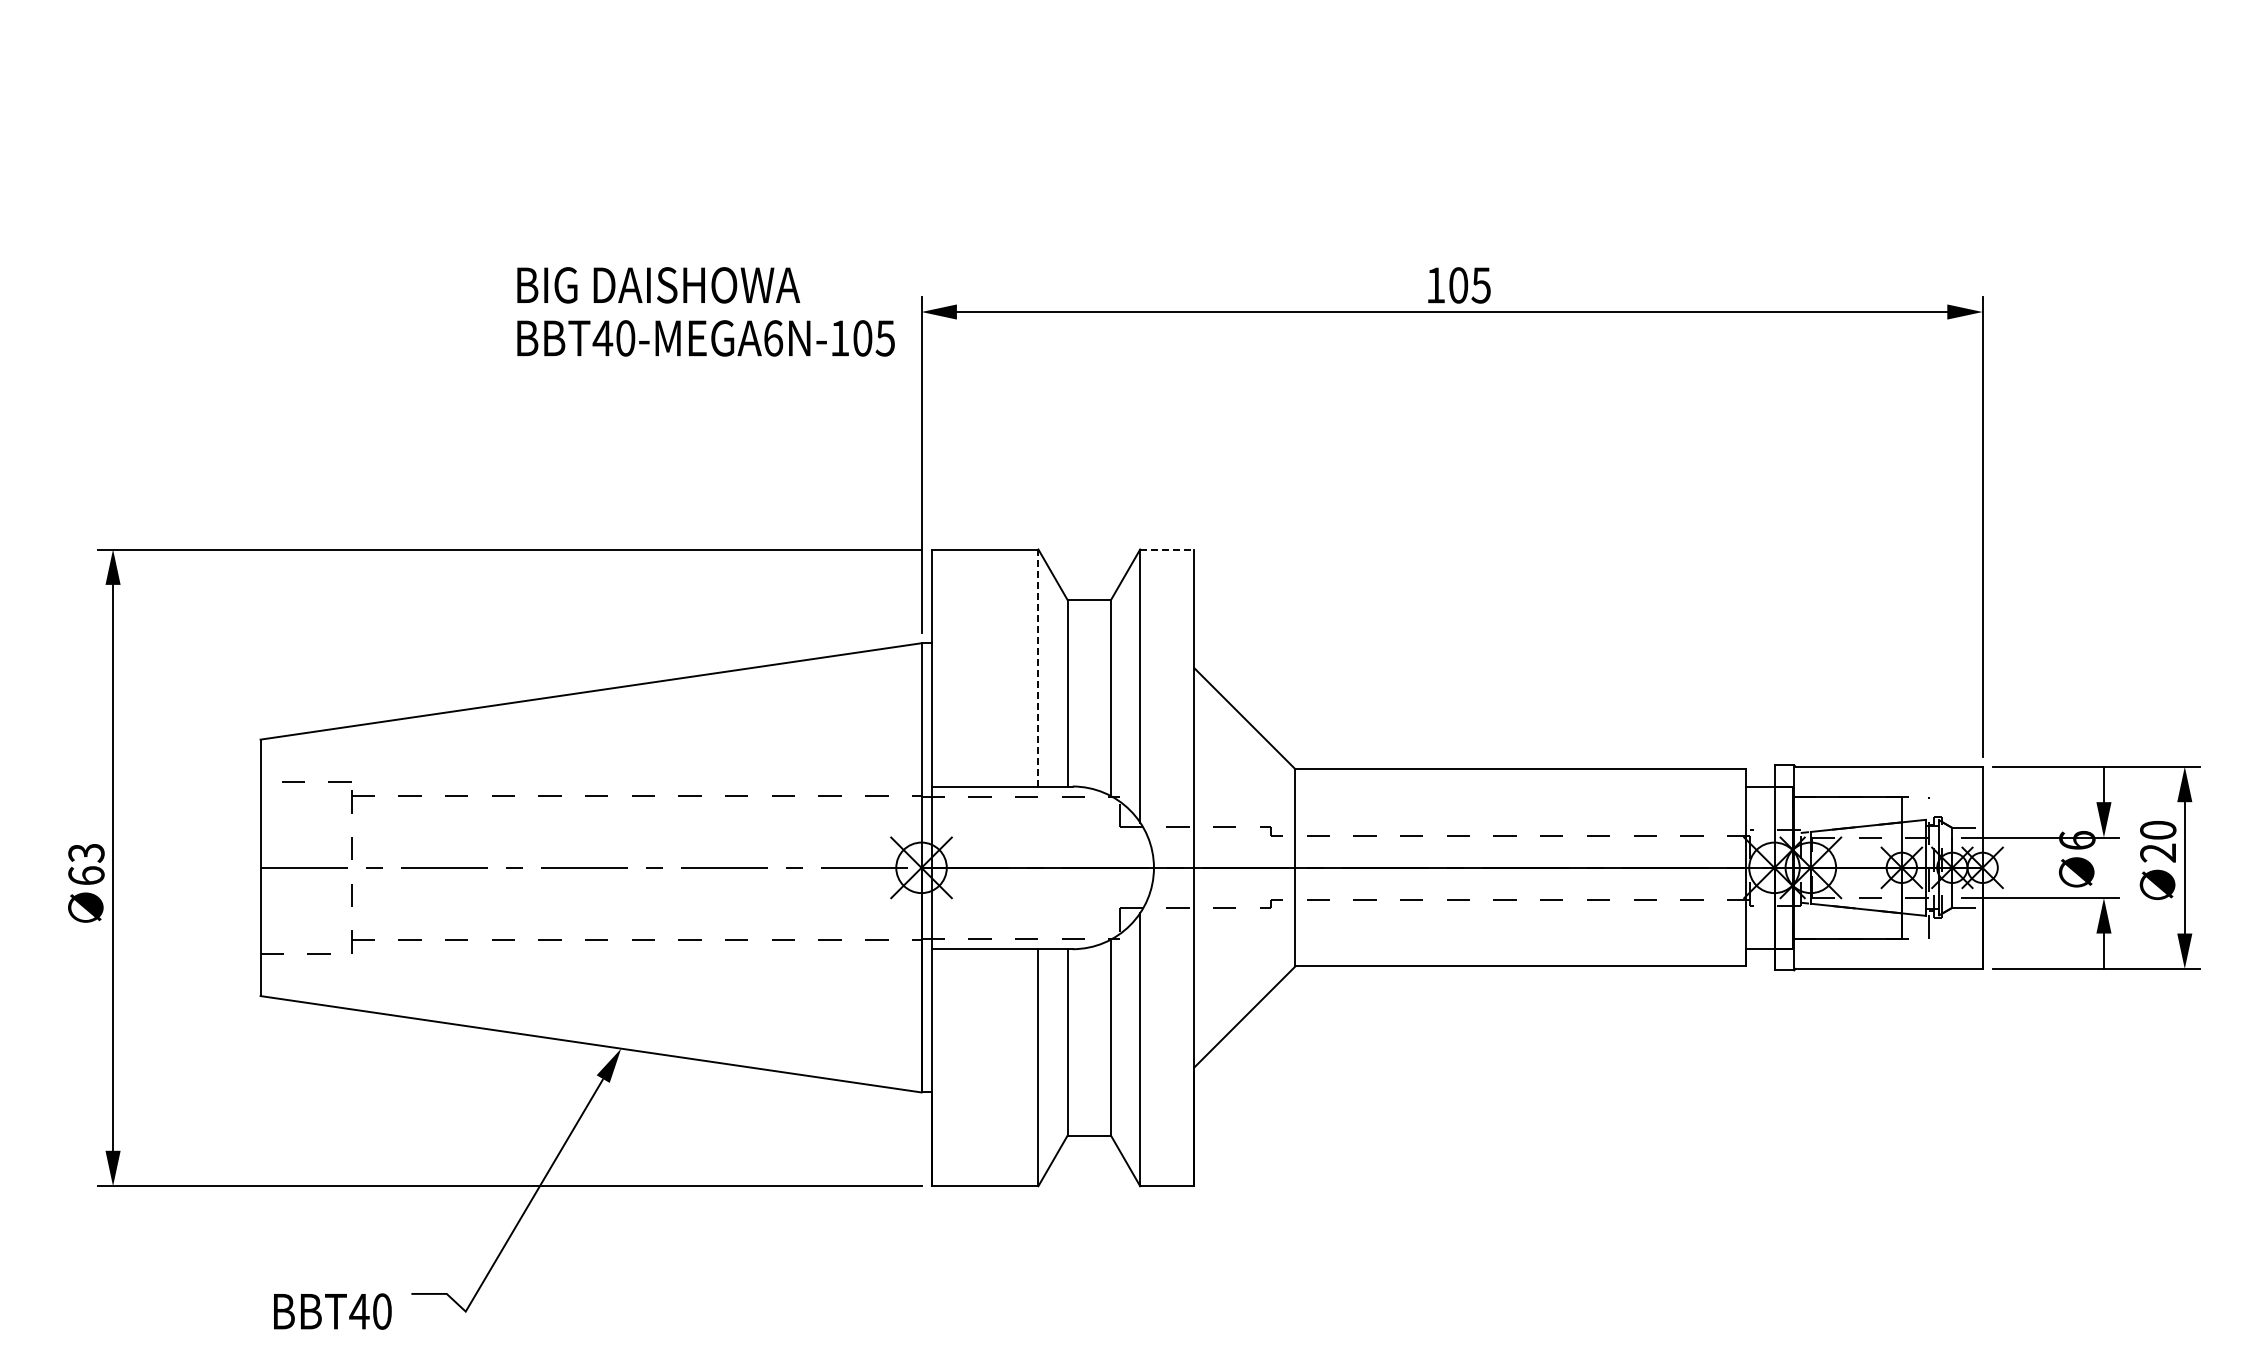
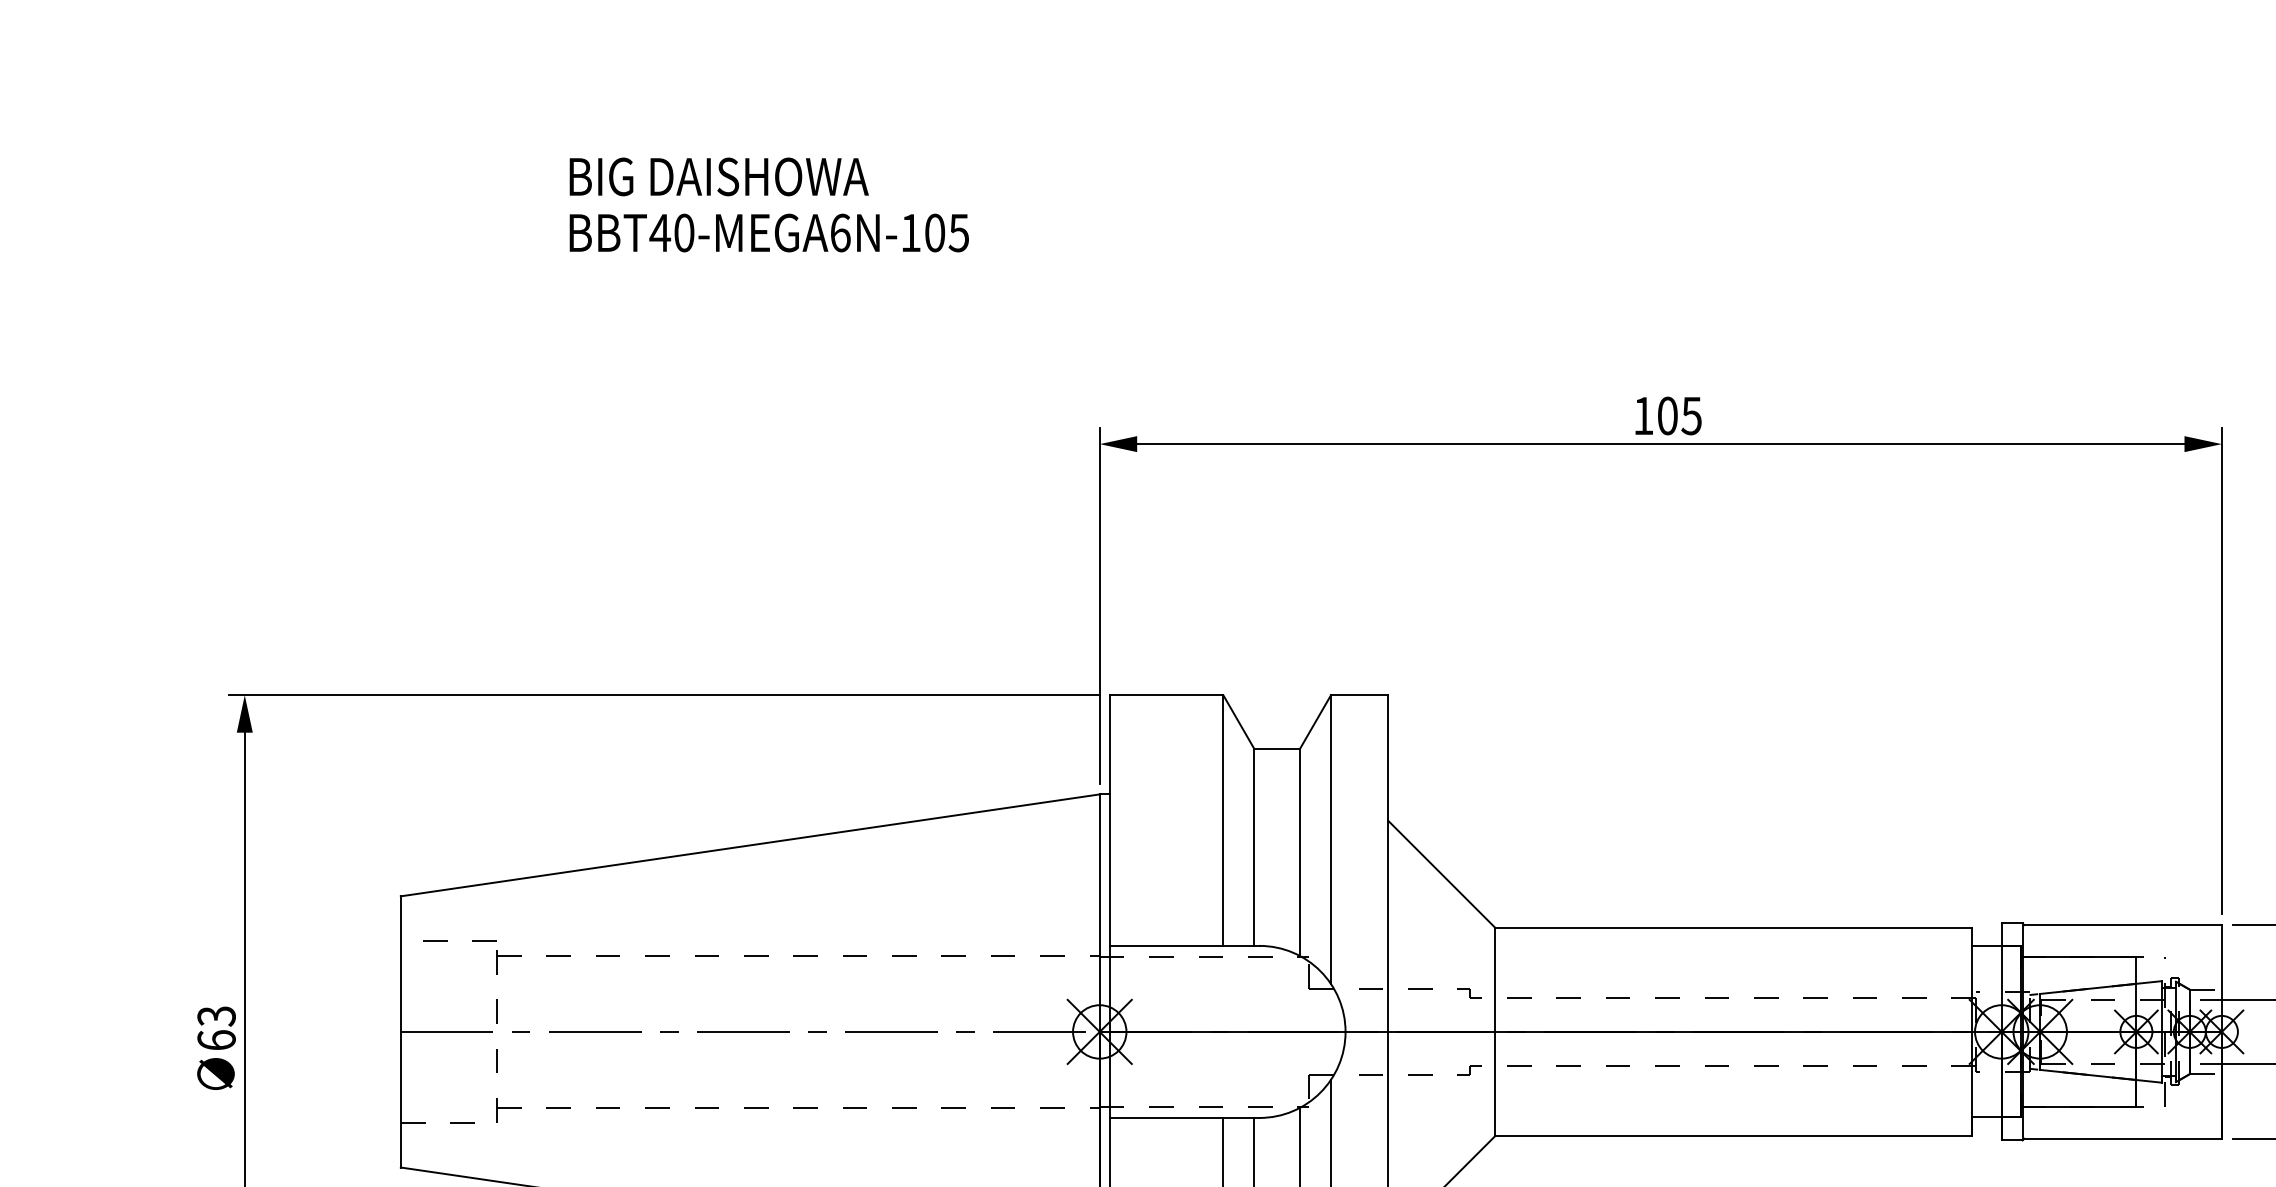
text: (705, 311) -> (768, 204), moved
line: (1167, 549) -> (1359, 695), dashed -> solid
line: (1038, 667) -> (1223, 820), dashed -> solid

